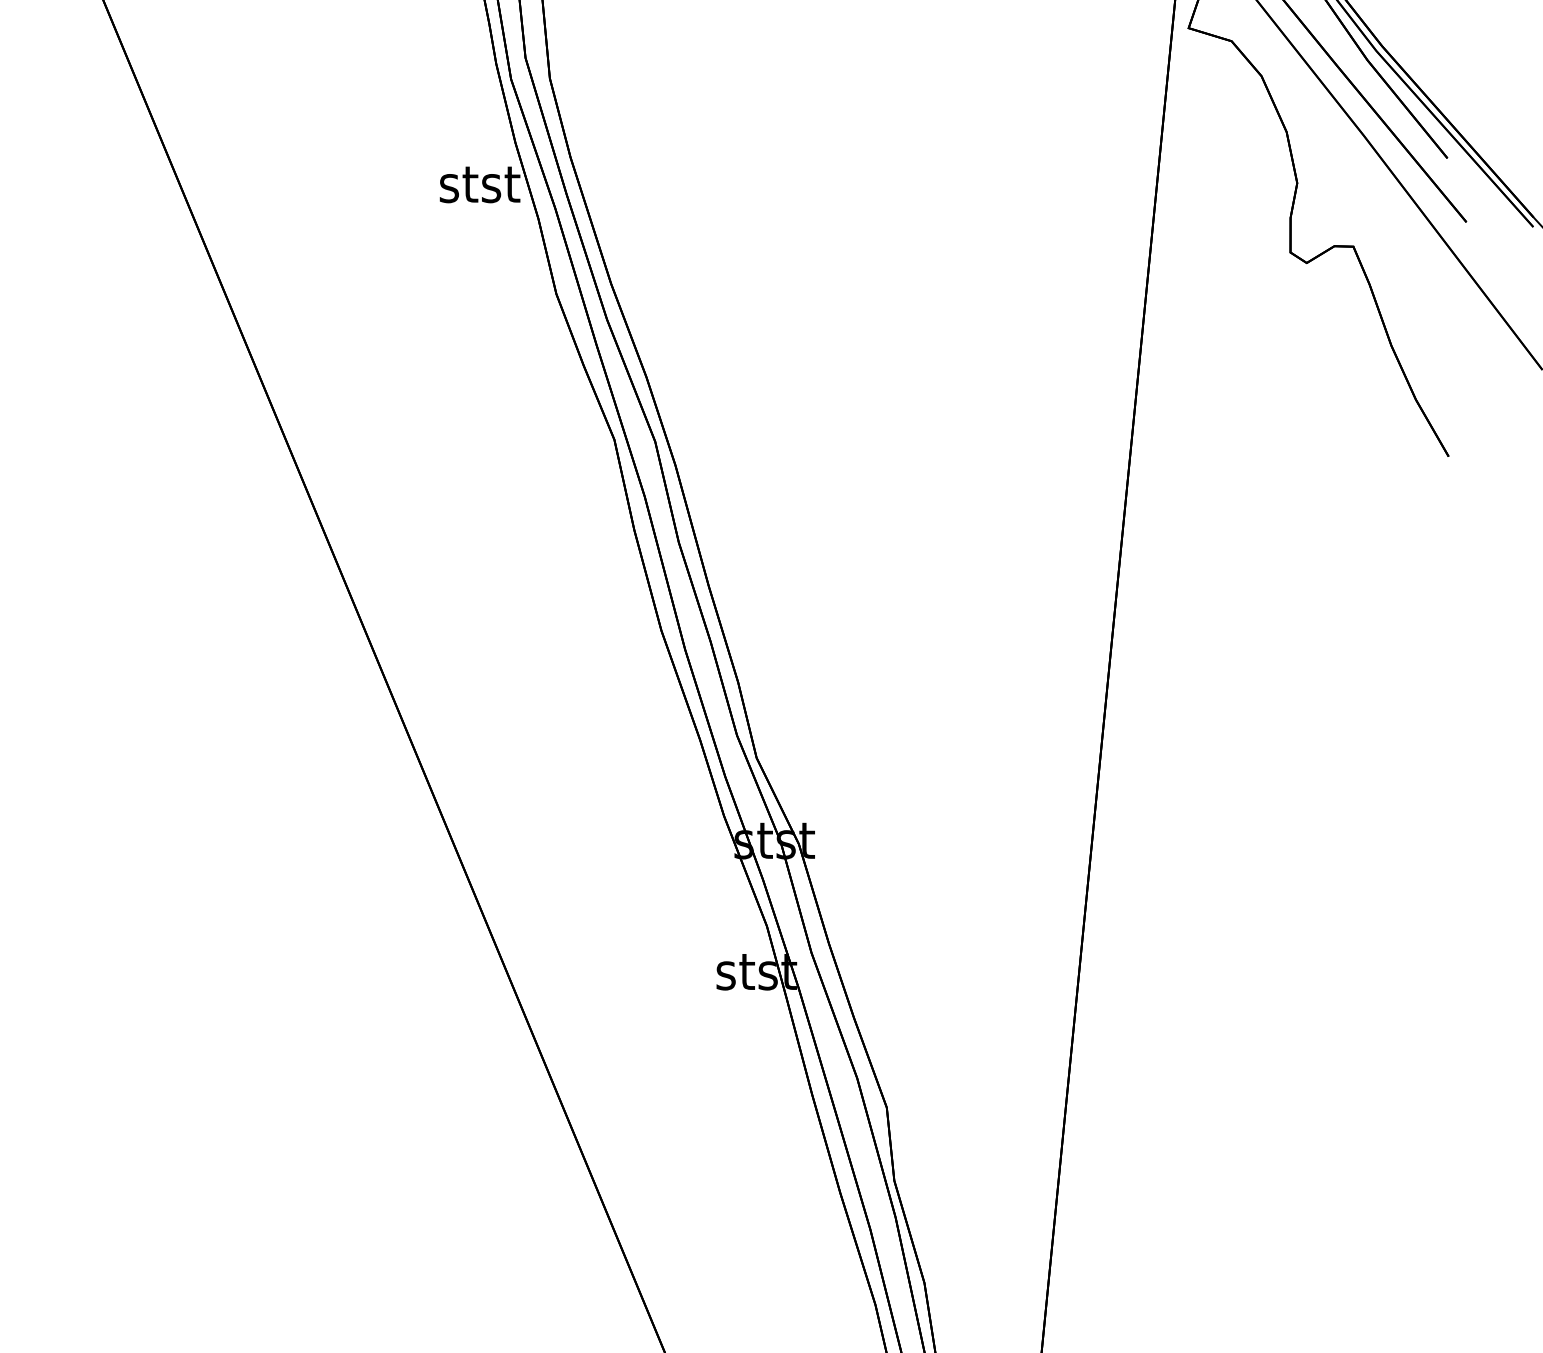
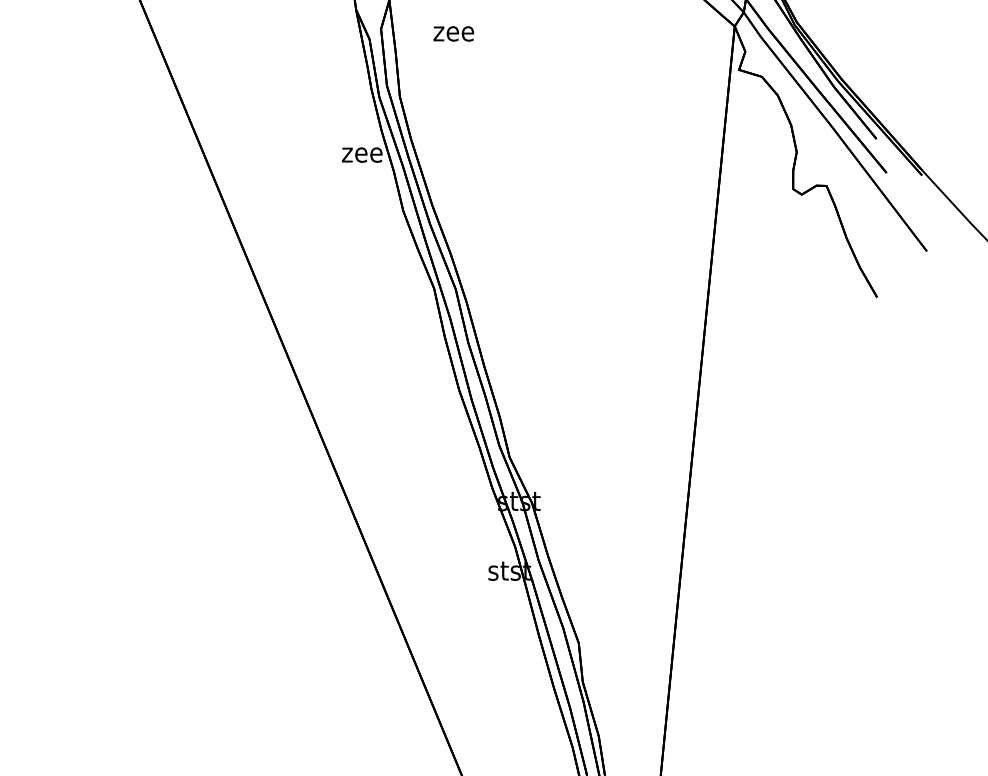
text: (479, 183) -> (362, 152), stst -> zee

